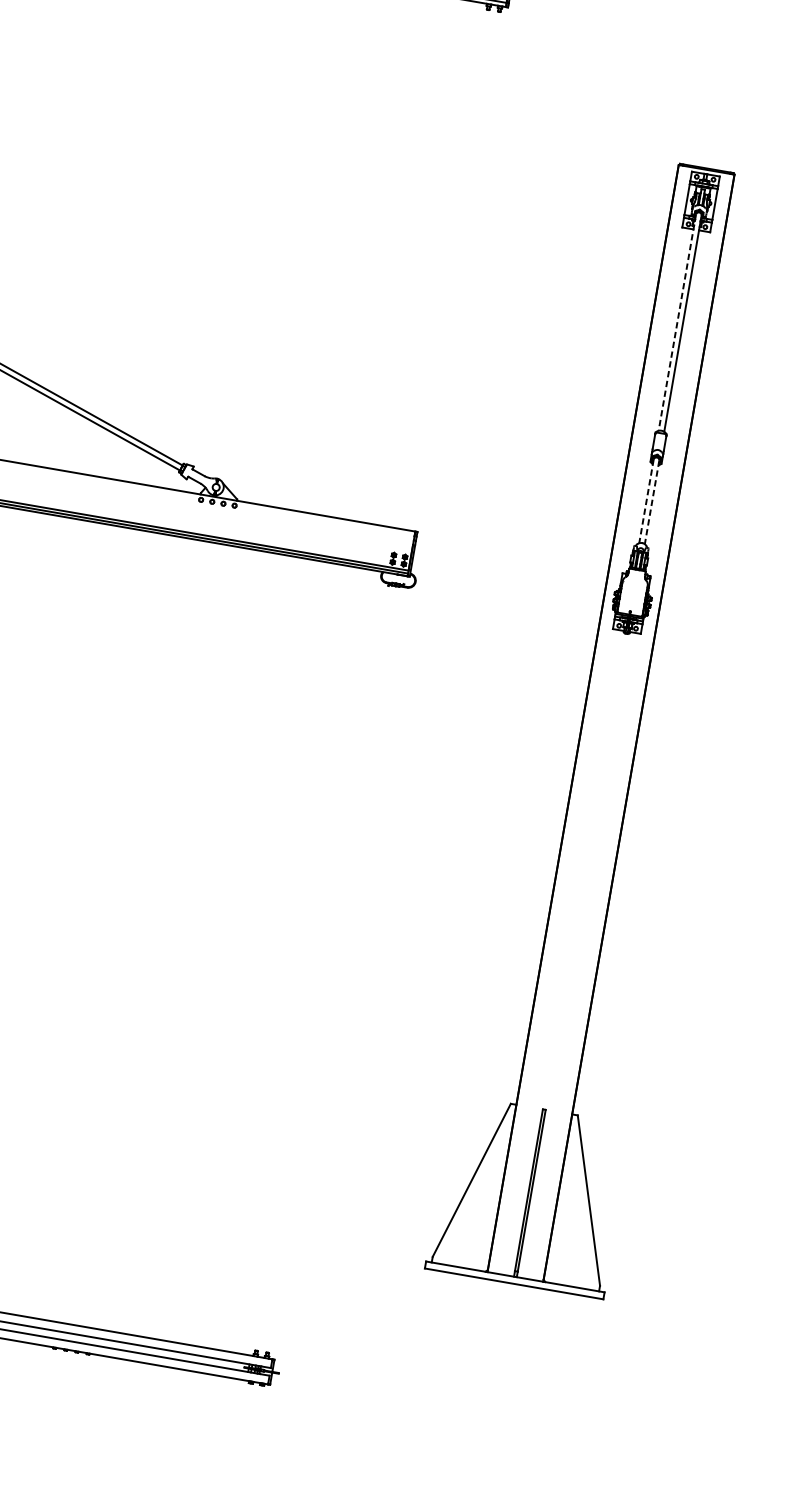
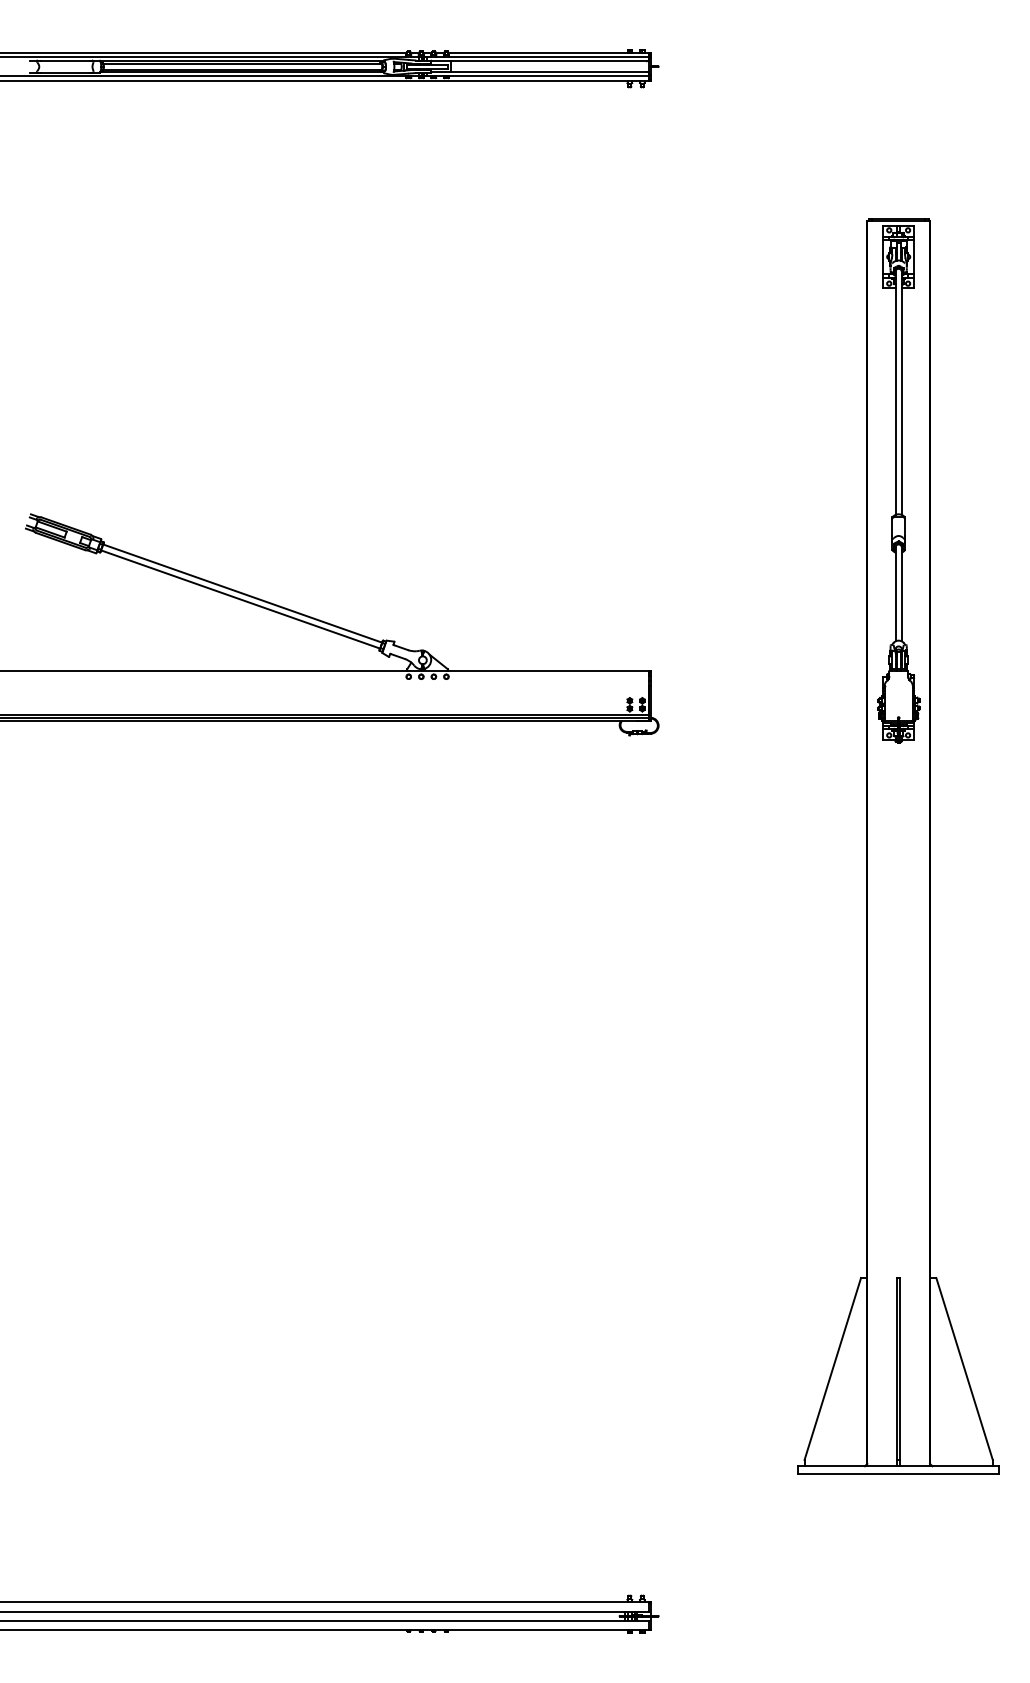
line: (677, 322) -> (895, 393), dashed -> solid
line: (646, 501) -> (895, 594), dashed -> solid
line: (651, 502) -> (901, 594), dashed -> solid

